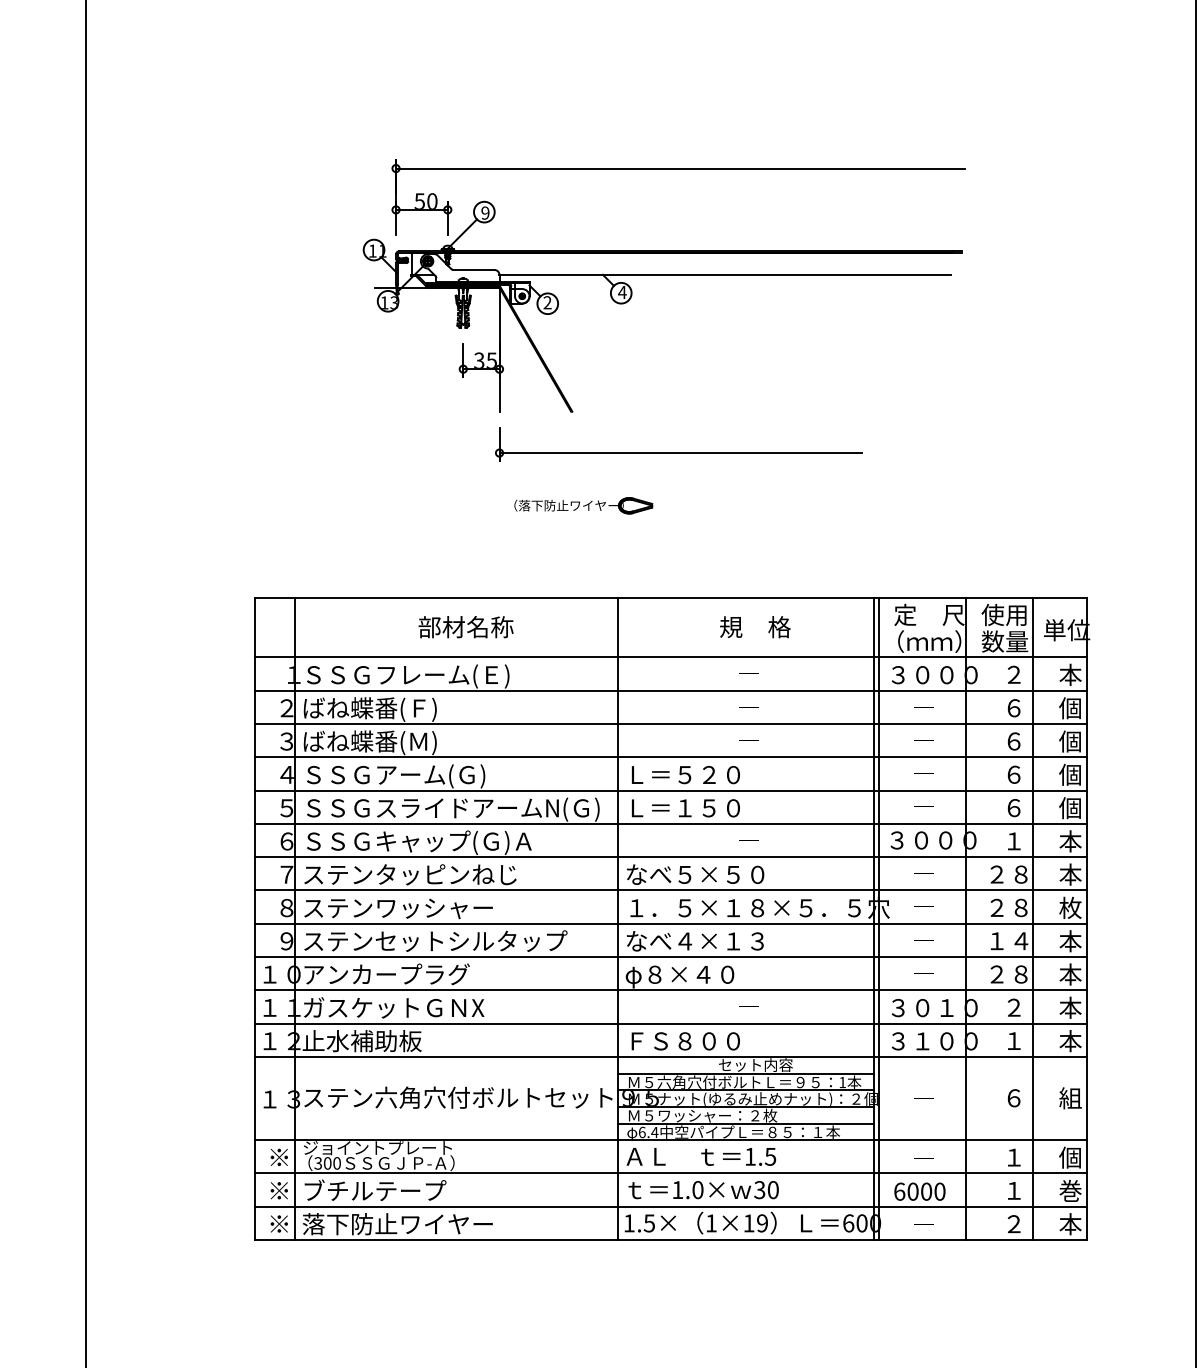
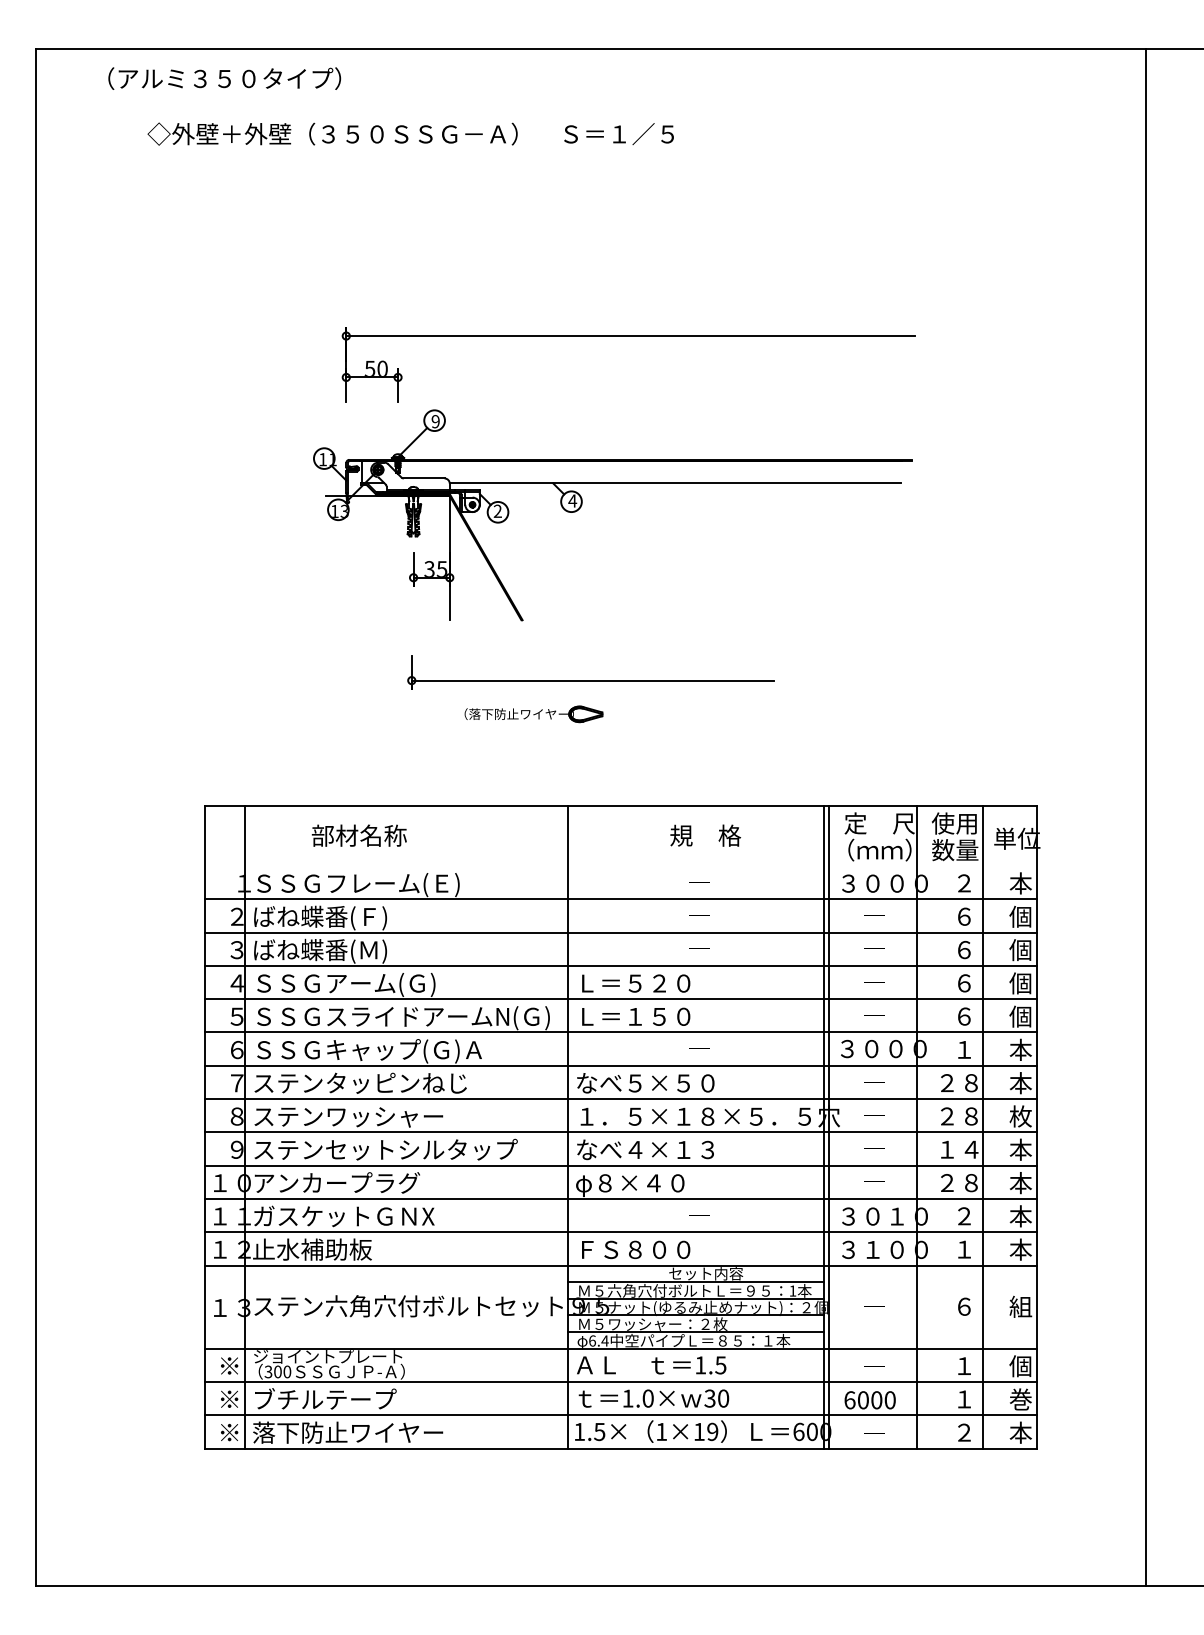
part: (678, 168) -> (628, 336), moved
part: (678, 452) -> (590, 680), moved
text: (465, 626) -> (358, 835), moved
line: (671, 657) -> (621, 866), removed

